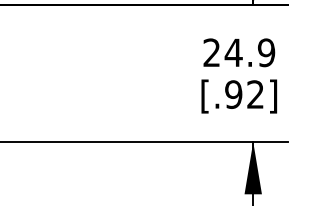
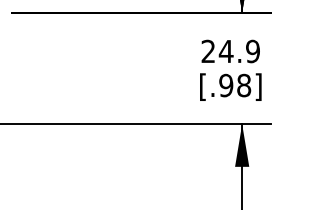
text: (256, 94) -> (244, 85), [.92] -> [.98]

